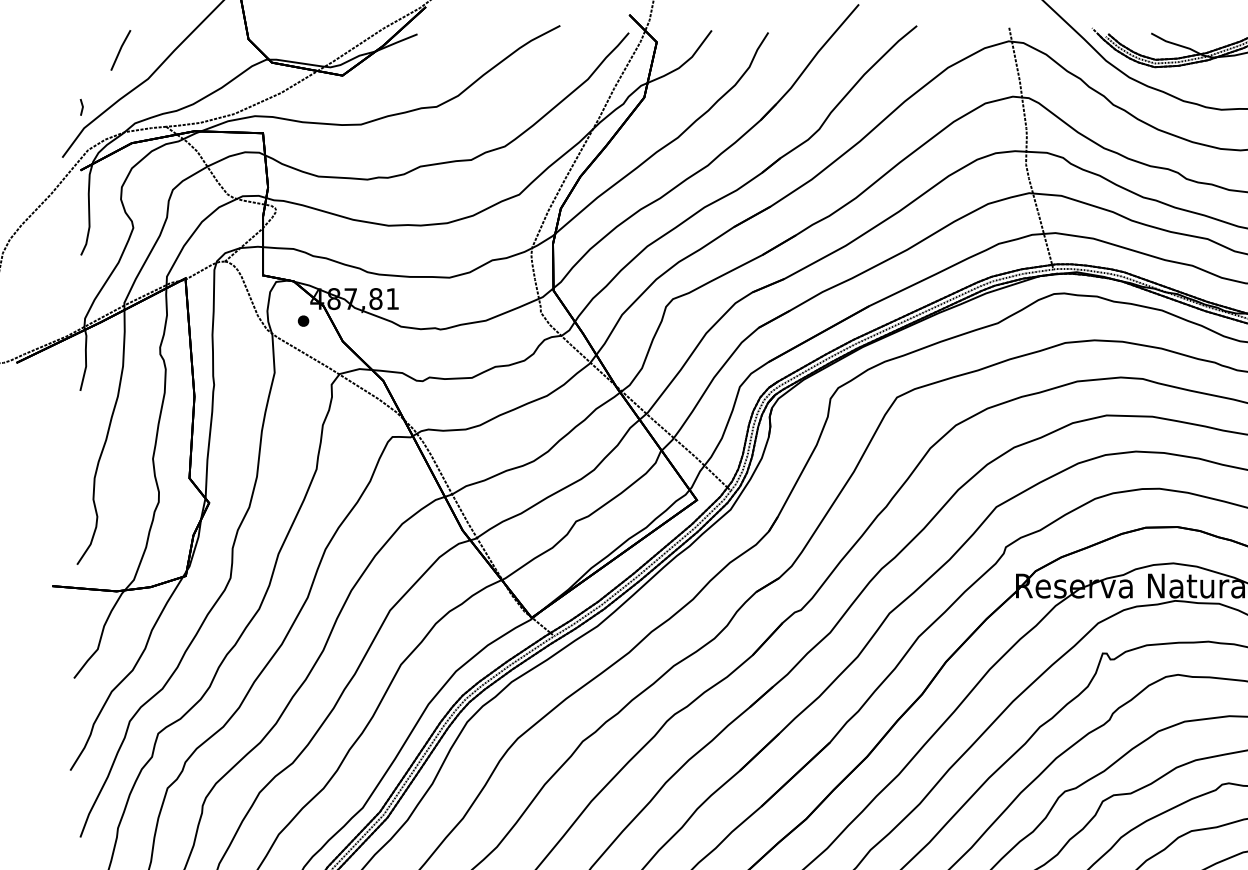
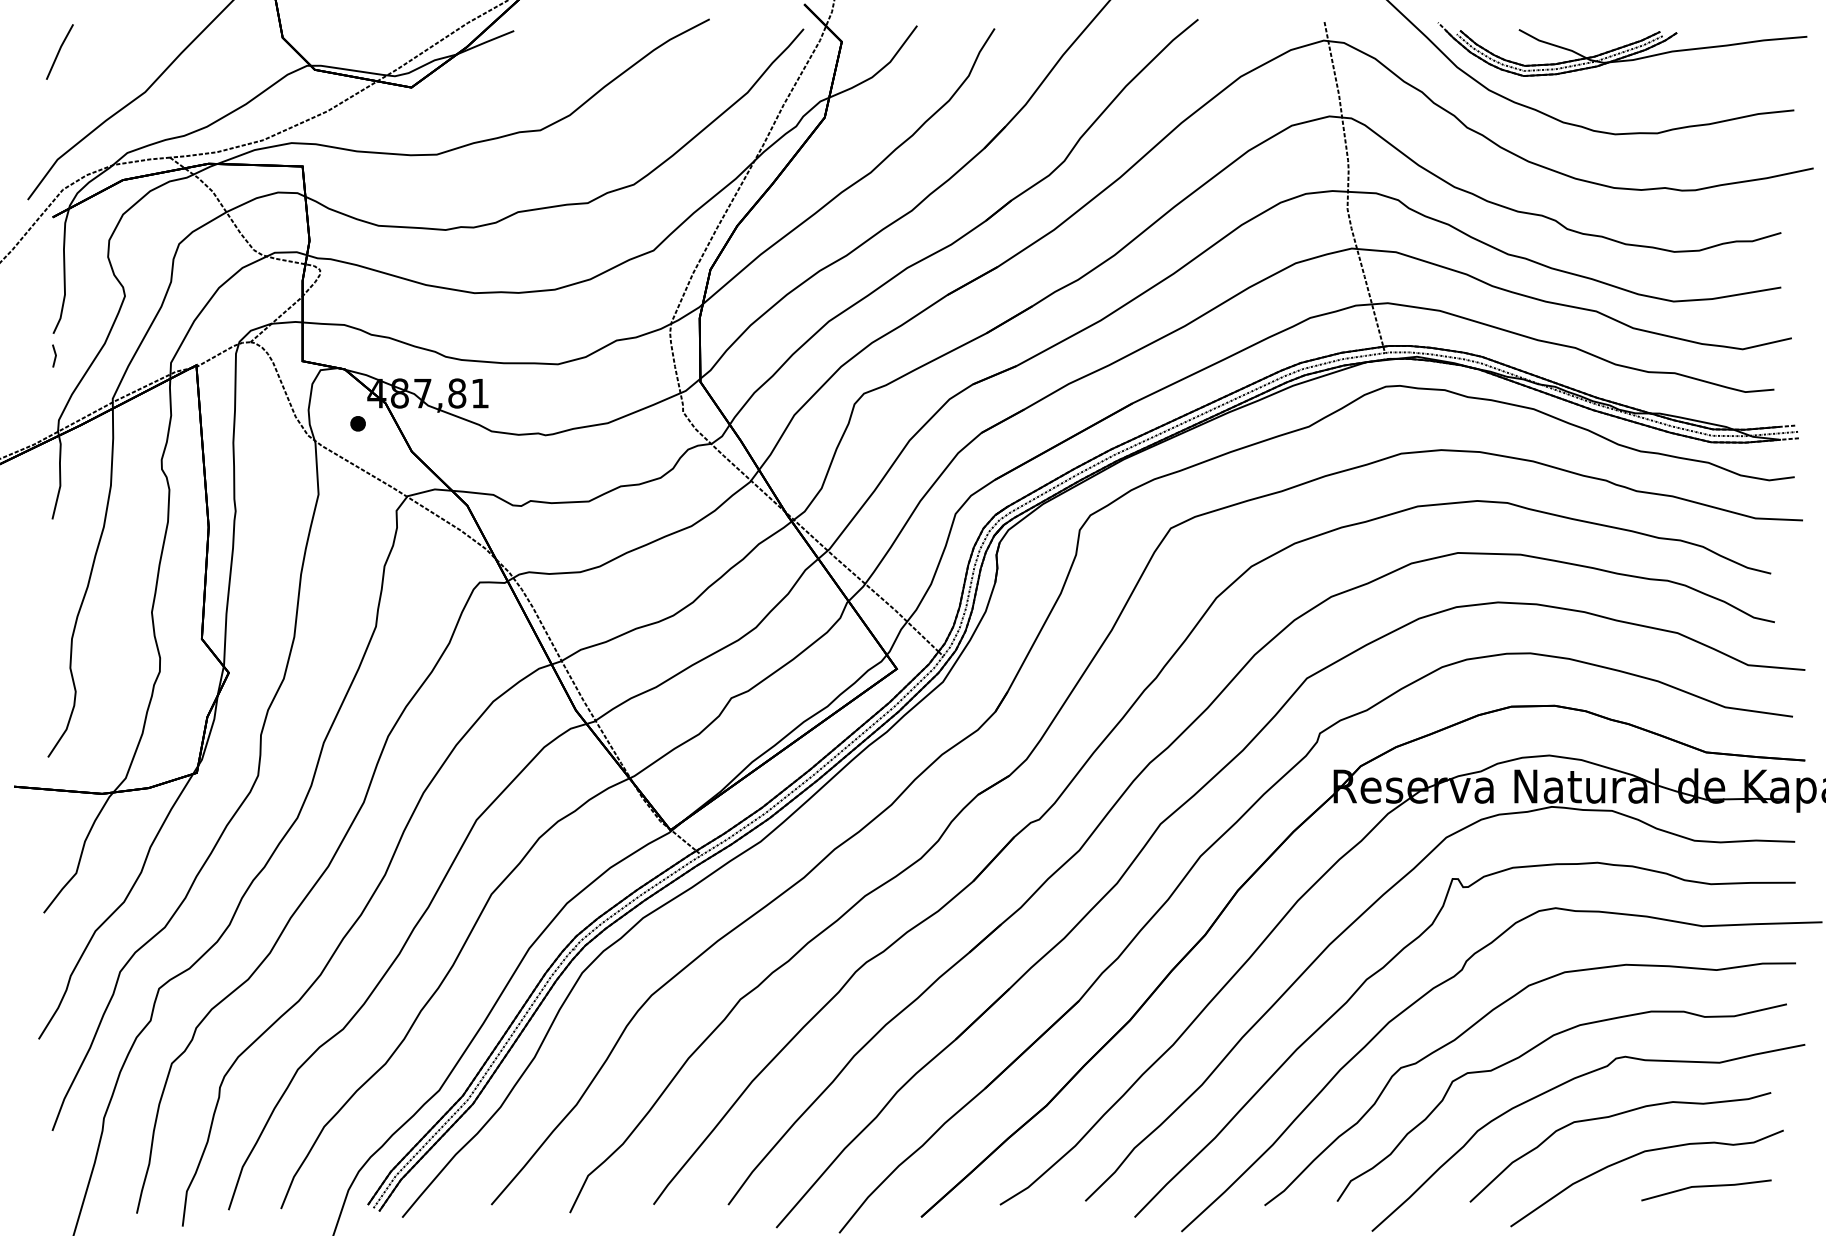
line: (120, 50) -> (59, 51), moved
line: (81, 106) -> (54, 354), moved

